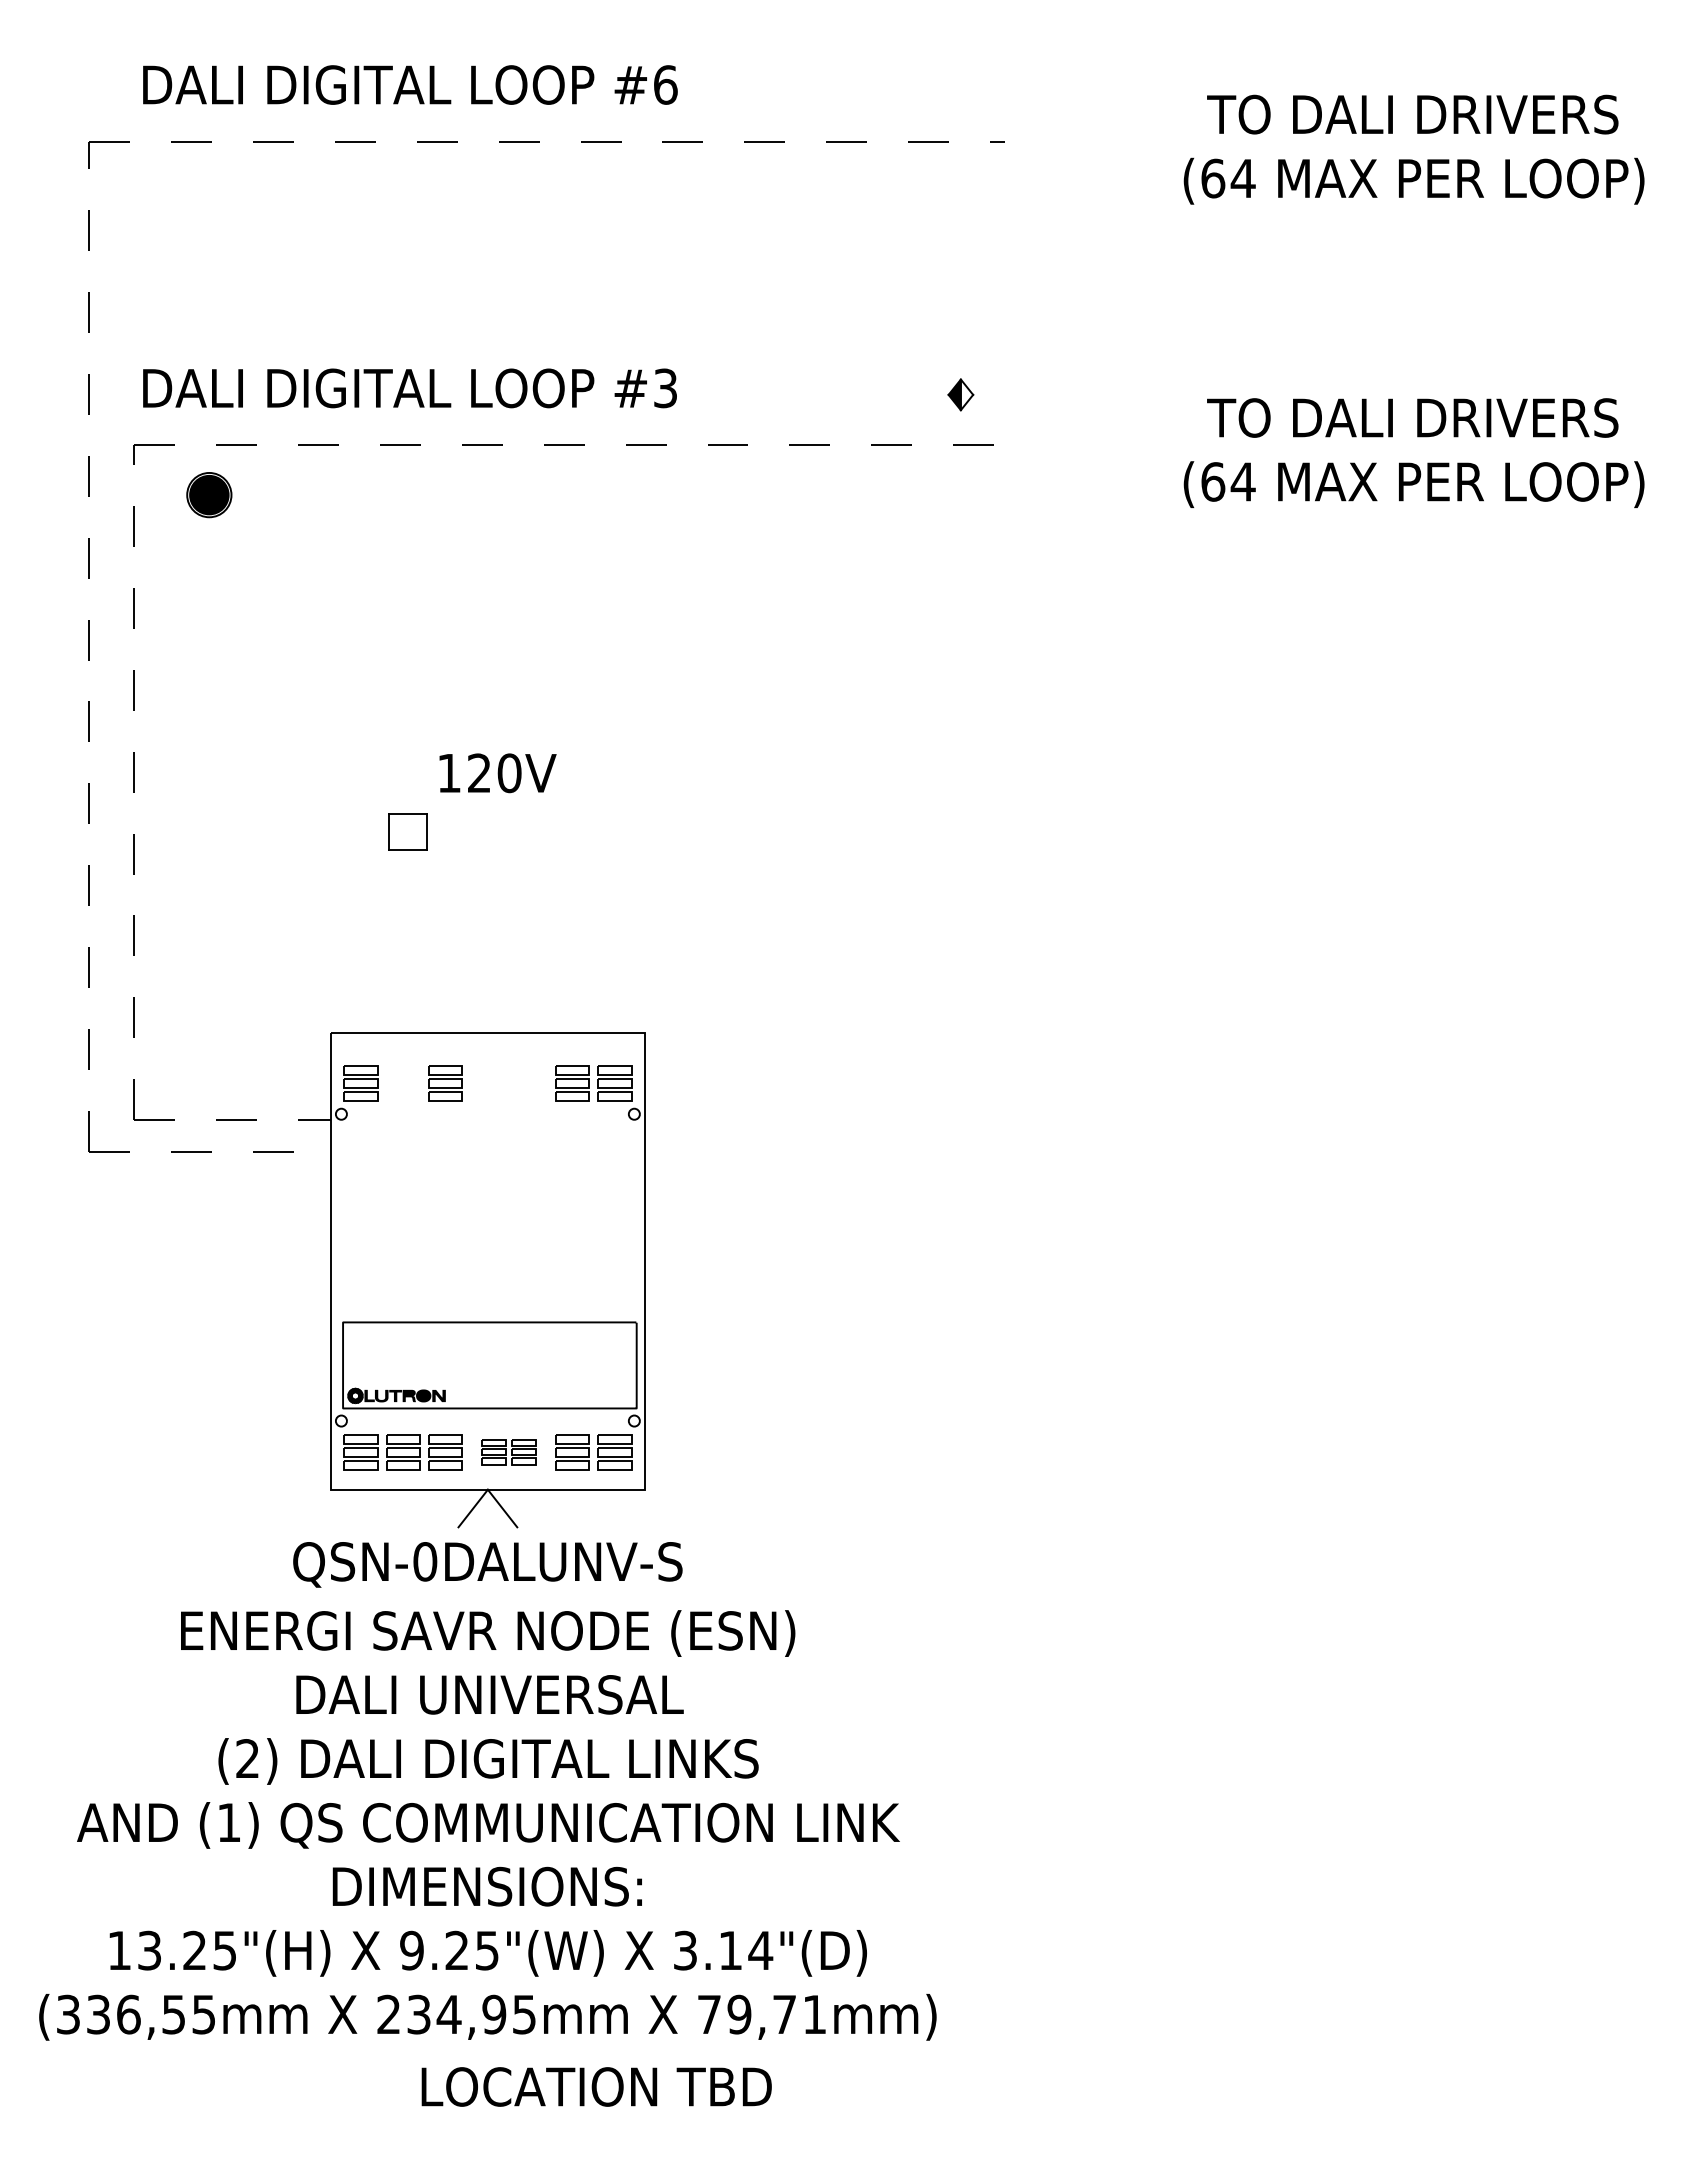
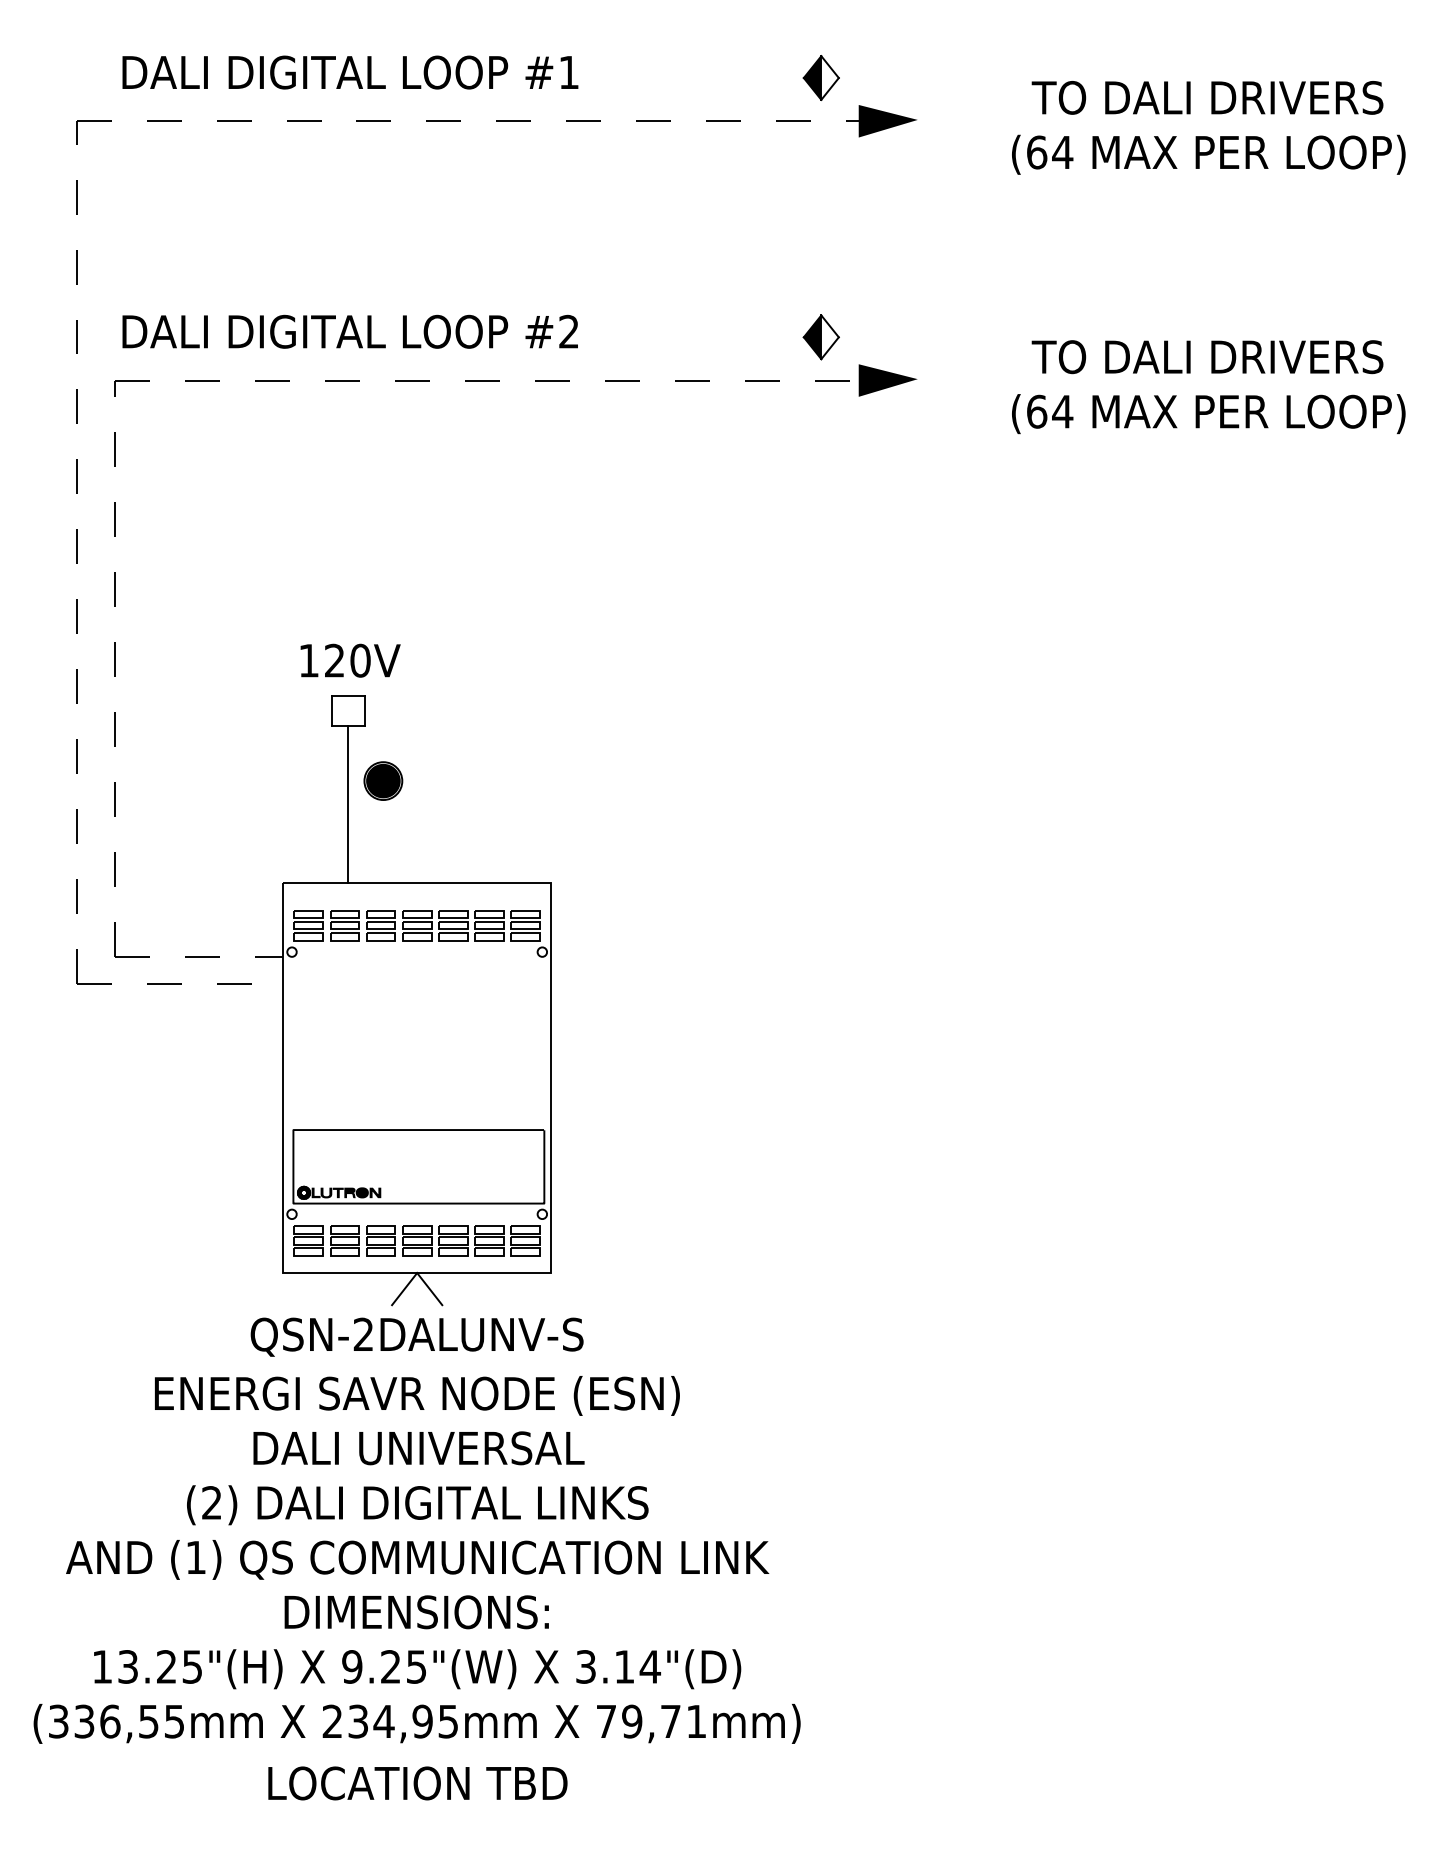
text: (665, 84) -> (568, 72), #6 -> #1
part: (960, 91) -> (821, 78), added
fill: (1038, 141) -> (887, 120), added
text: (665, 388) -> (568, 331), #3 -> #2
part: (960, 394) -> (821, 337), size x1.67
fill: (1038, 445) -> (887, 380), added
part: (209, 495) -> (383, 781), moved
text: (497, 773) -> (350, 660), moved
line: (407, 941) -> (348, 804), added
part: (403, 1083) -> (345, 925), added
part: (508, 1083) -> (434, 925), added
part: (508, 1452) -> (434, 1241), size x1.43
text: (425, 1561) -> (363, 1334), QSN-0DALUNV-S -> QSN-2DALUNV-S
text: (596, 2086) -> (417, 1783), moved

